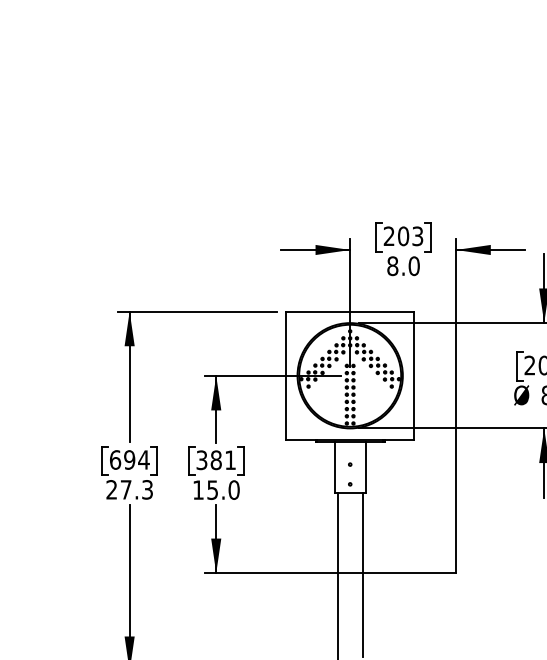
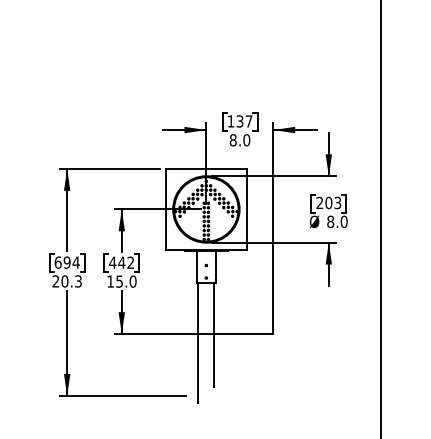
text: (402, 236) -> (239, 121), 203 -> 137
text: (215, 459) -> (121, 262), 381 -> 442
text: (125, 489) -> (64, 281), 27.3 -> 20.3

